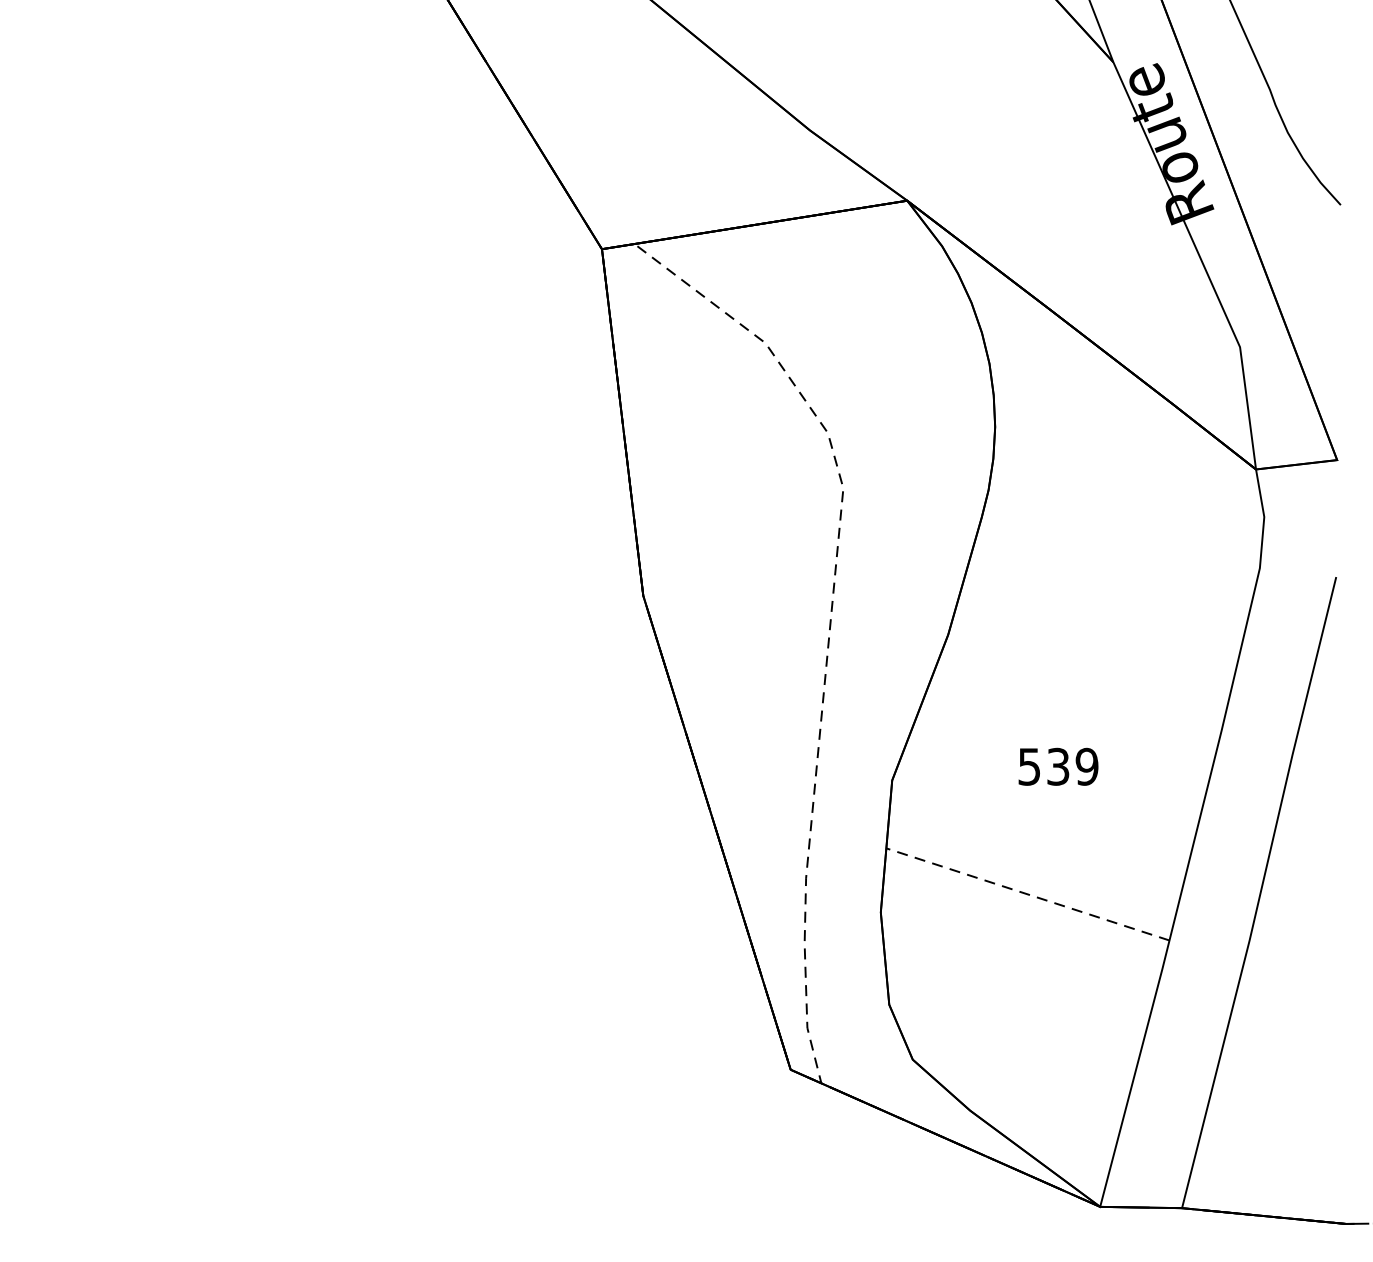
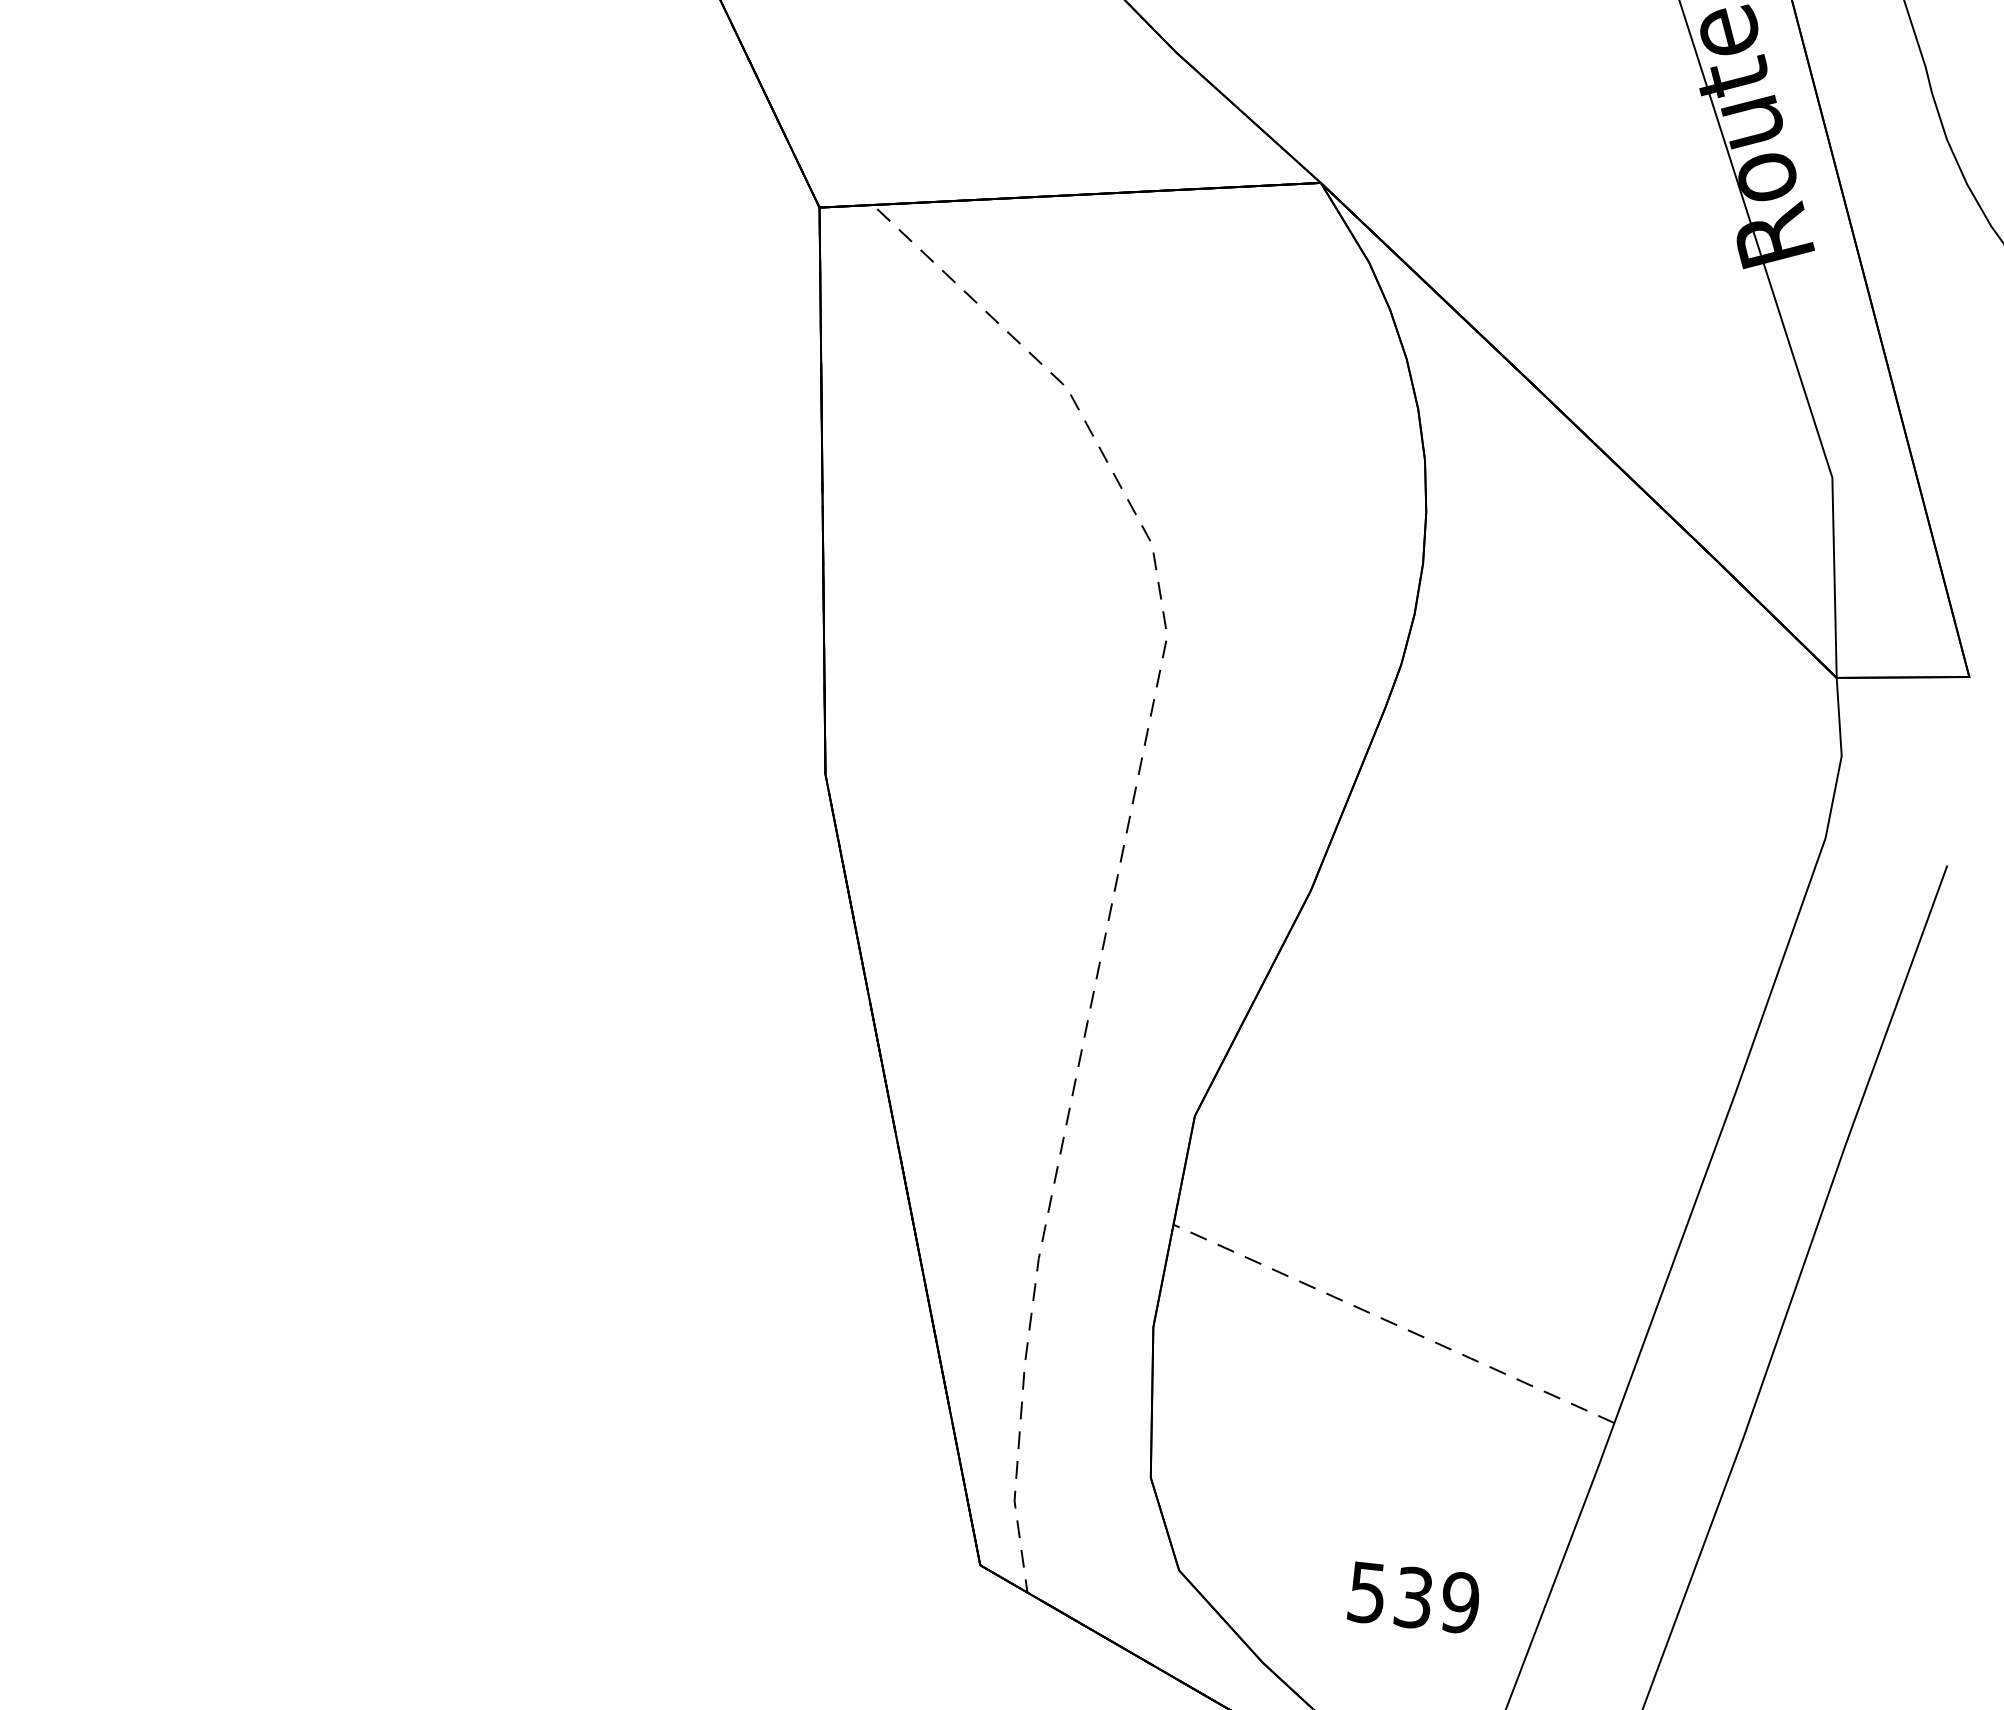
text: (1058, 766) -> (1414, 1597), moved

